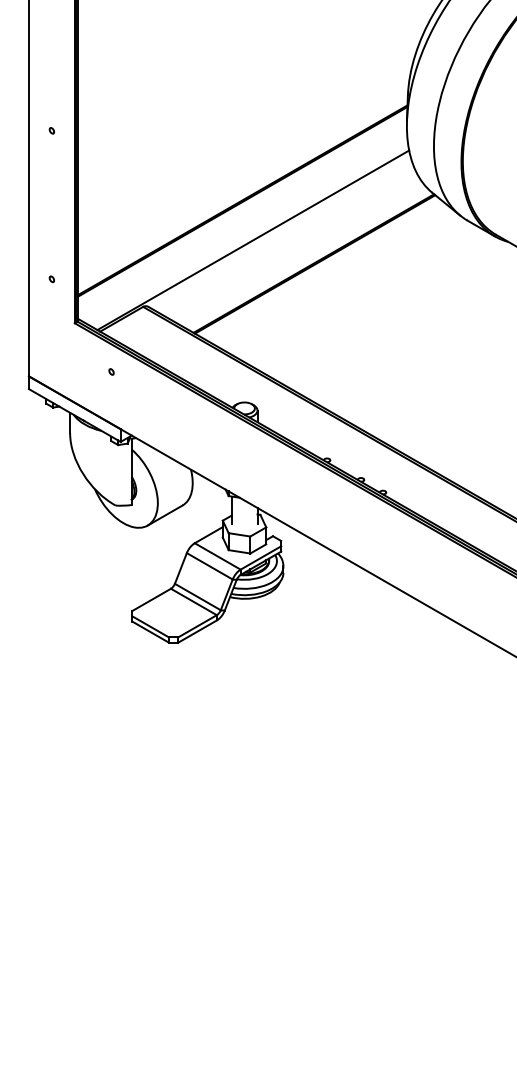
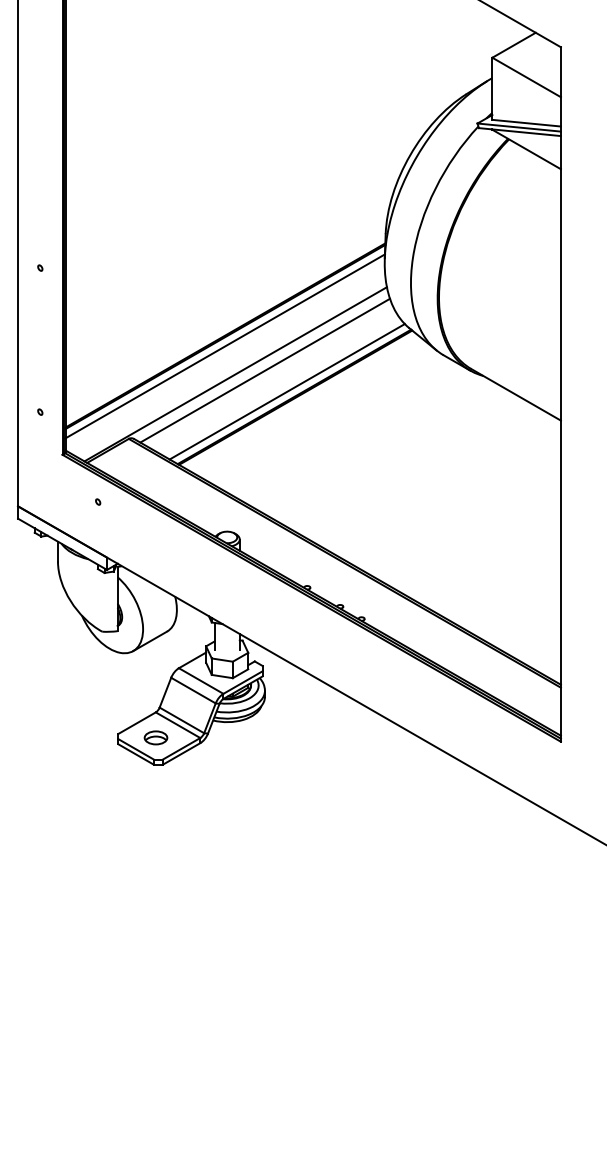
line: (241, 211) -> (224, 346), added
line: (284, 236) -> (265, 370), added
line: (305, 258) -> (286, 391), added
part: (170, 614) -> (155, 737), added

